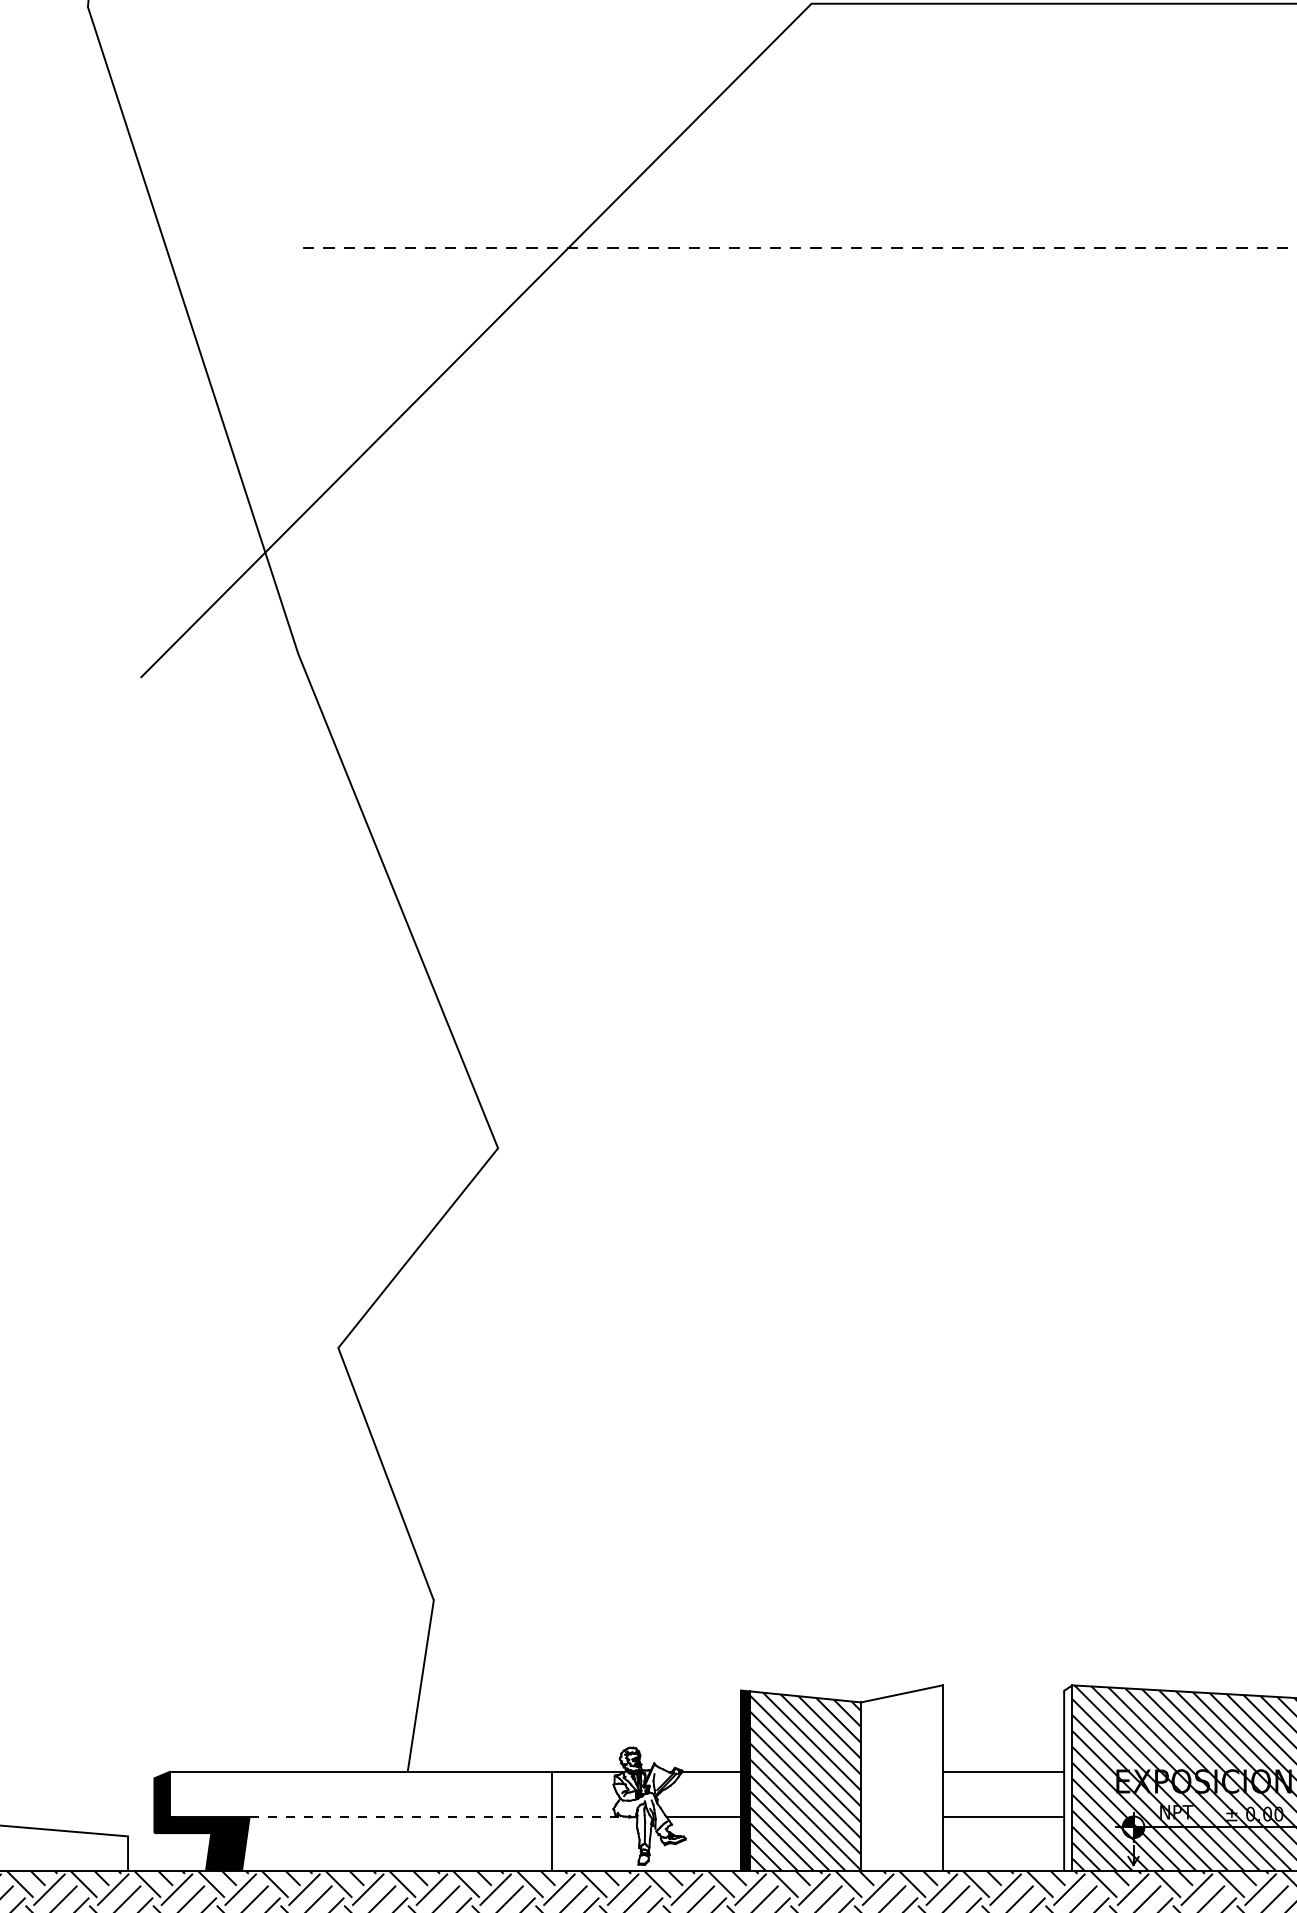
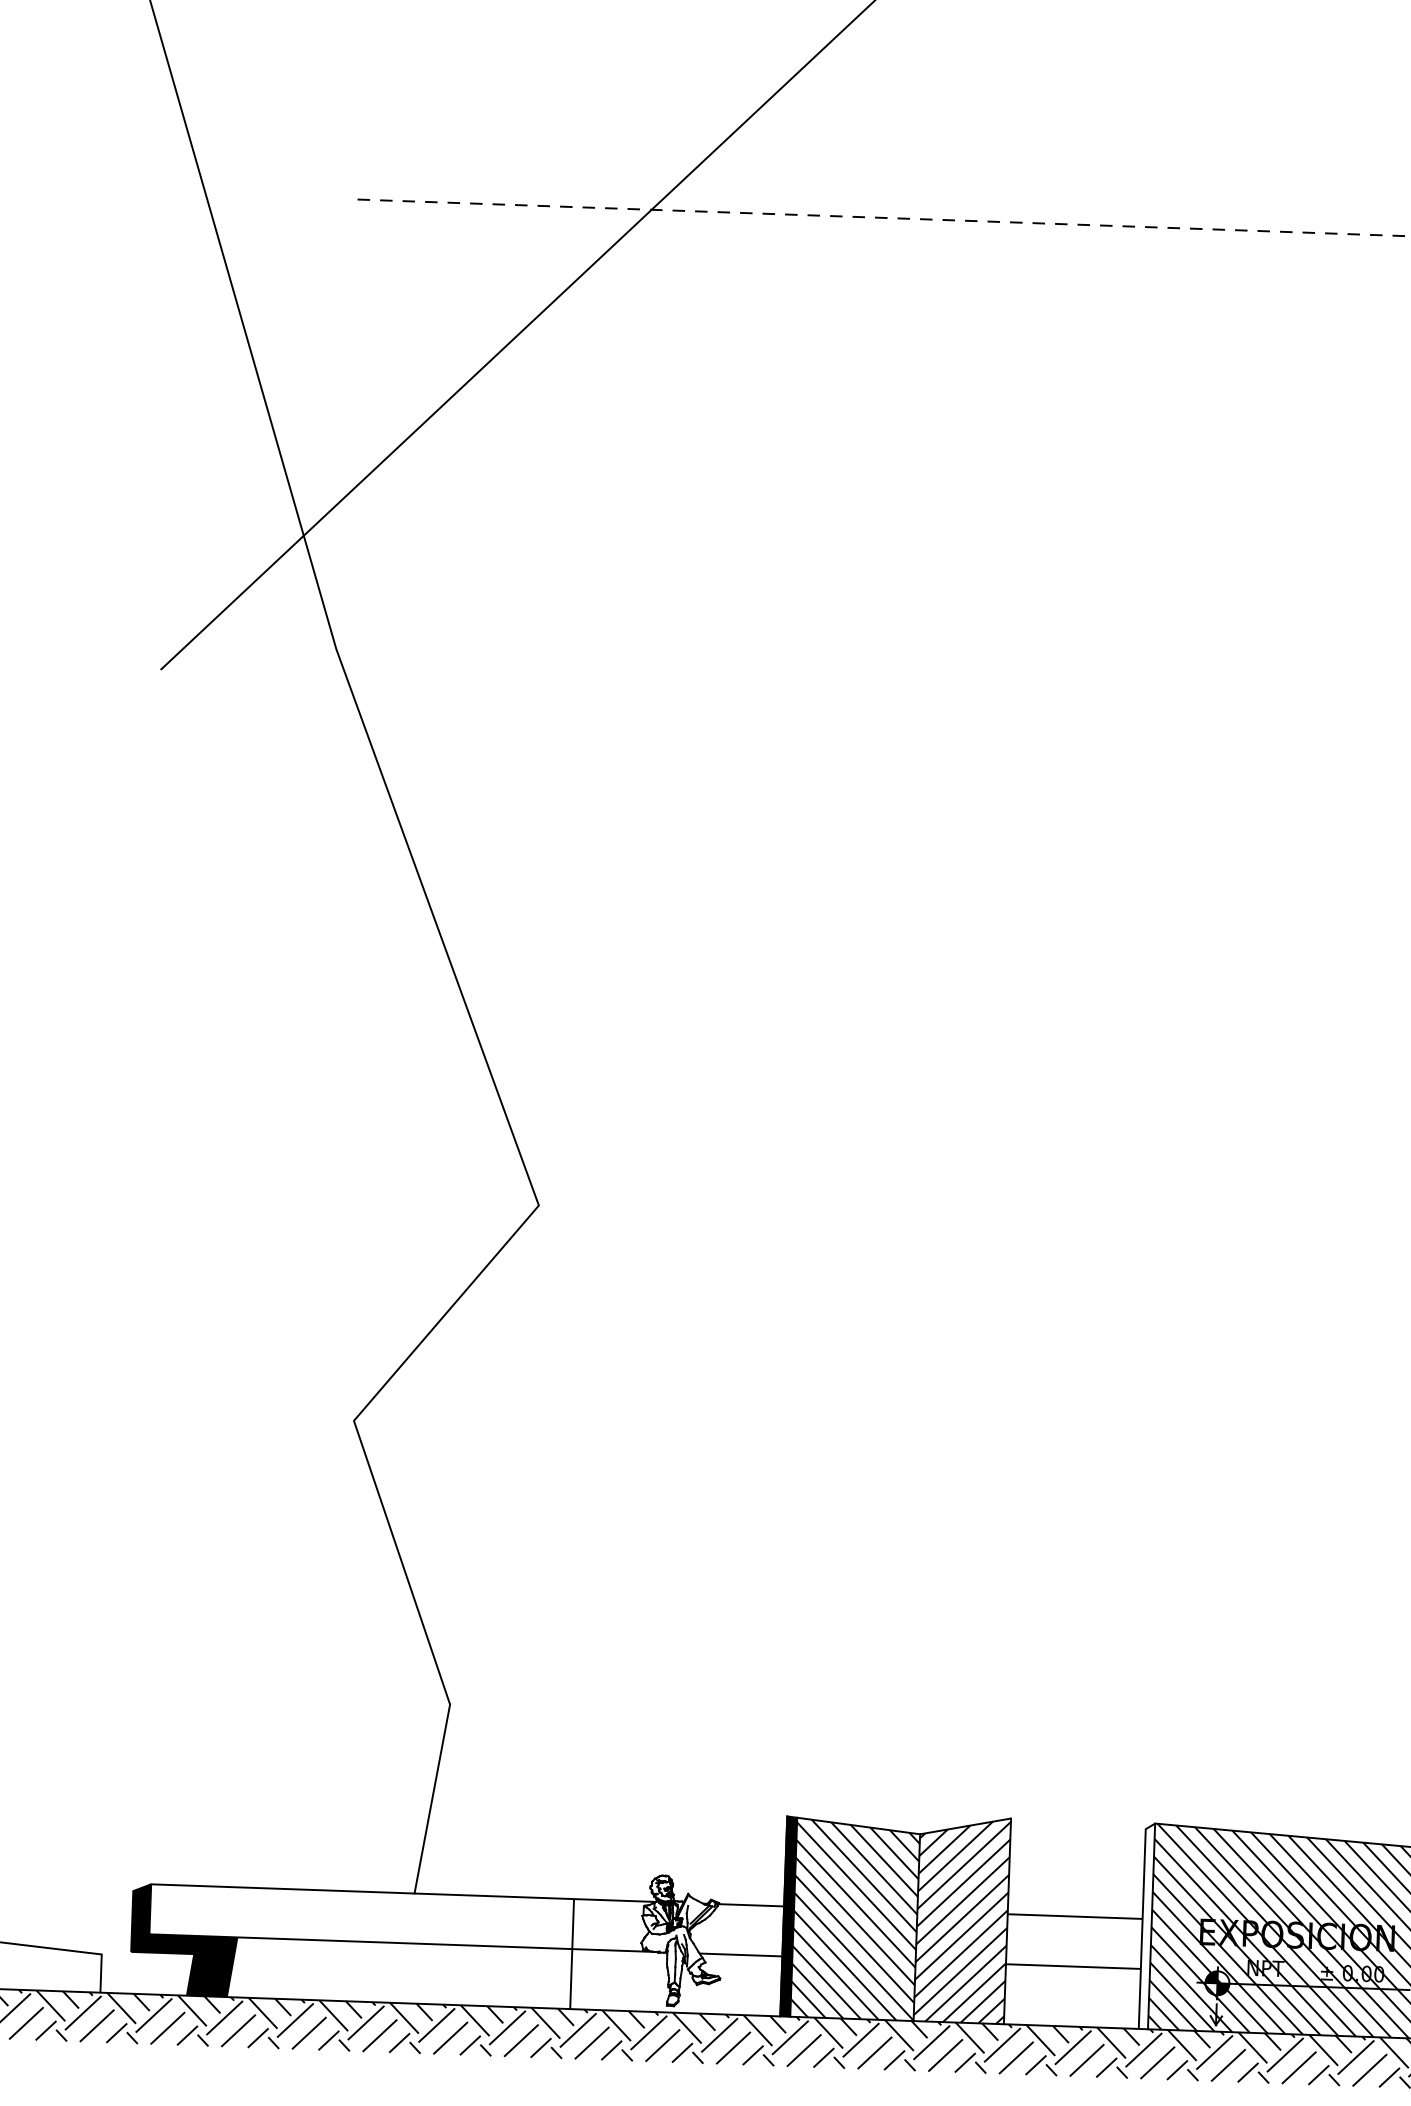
hatch: (901, 1779) -> (961, 1921), added
line: (440, 1816) -> (449, 1944), dashed -> solid

